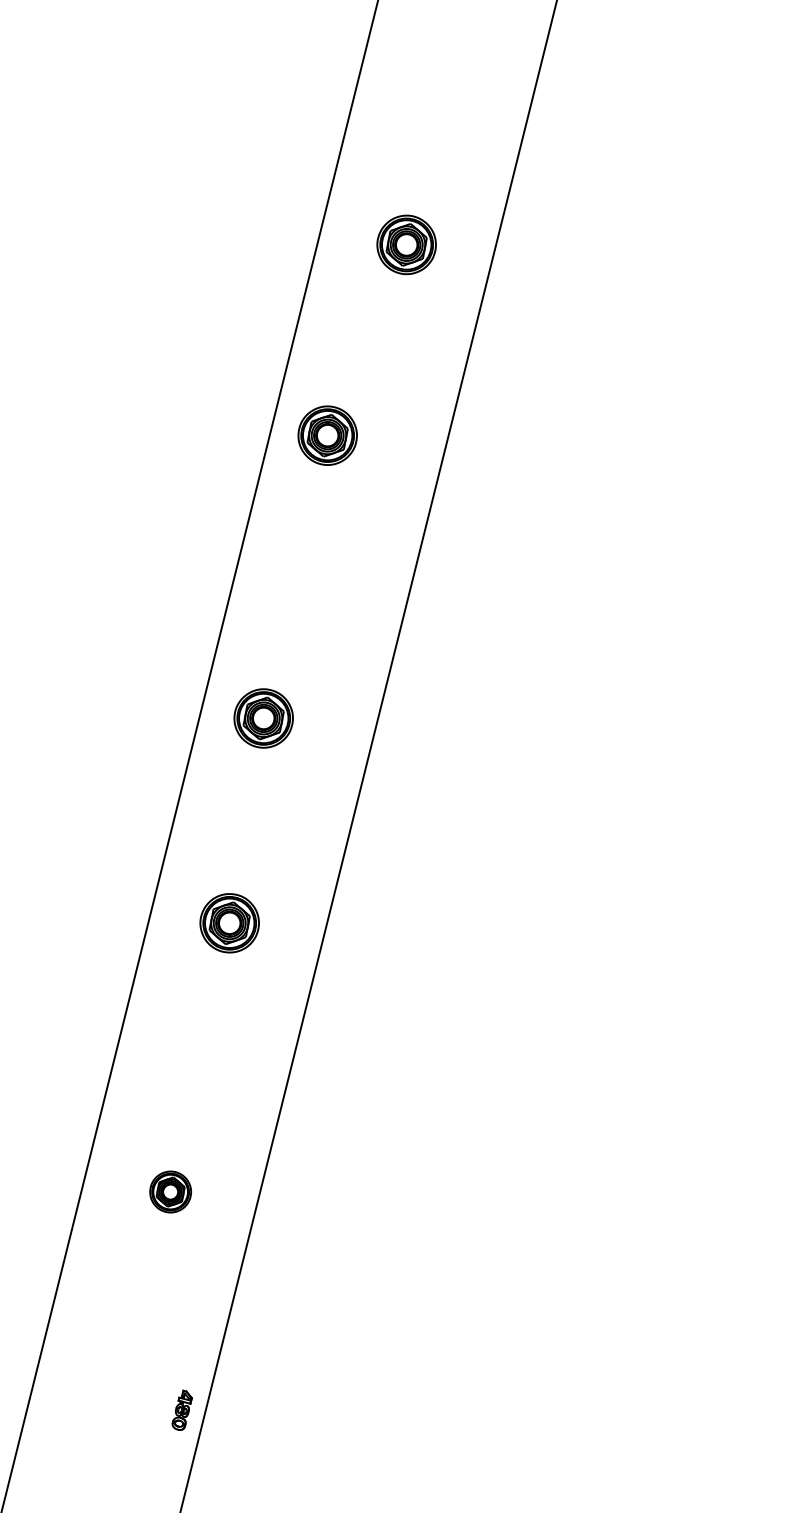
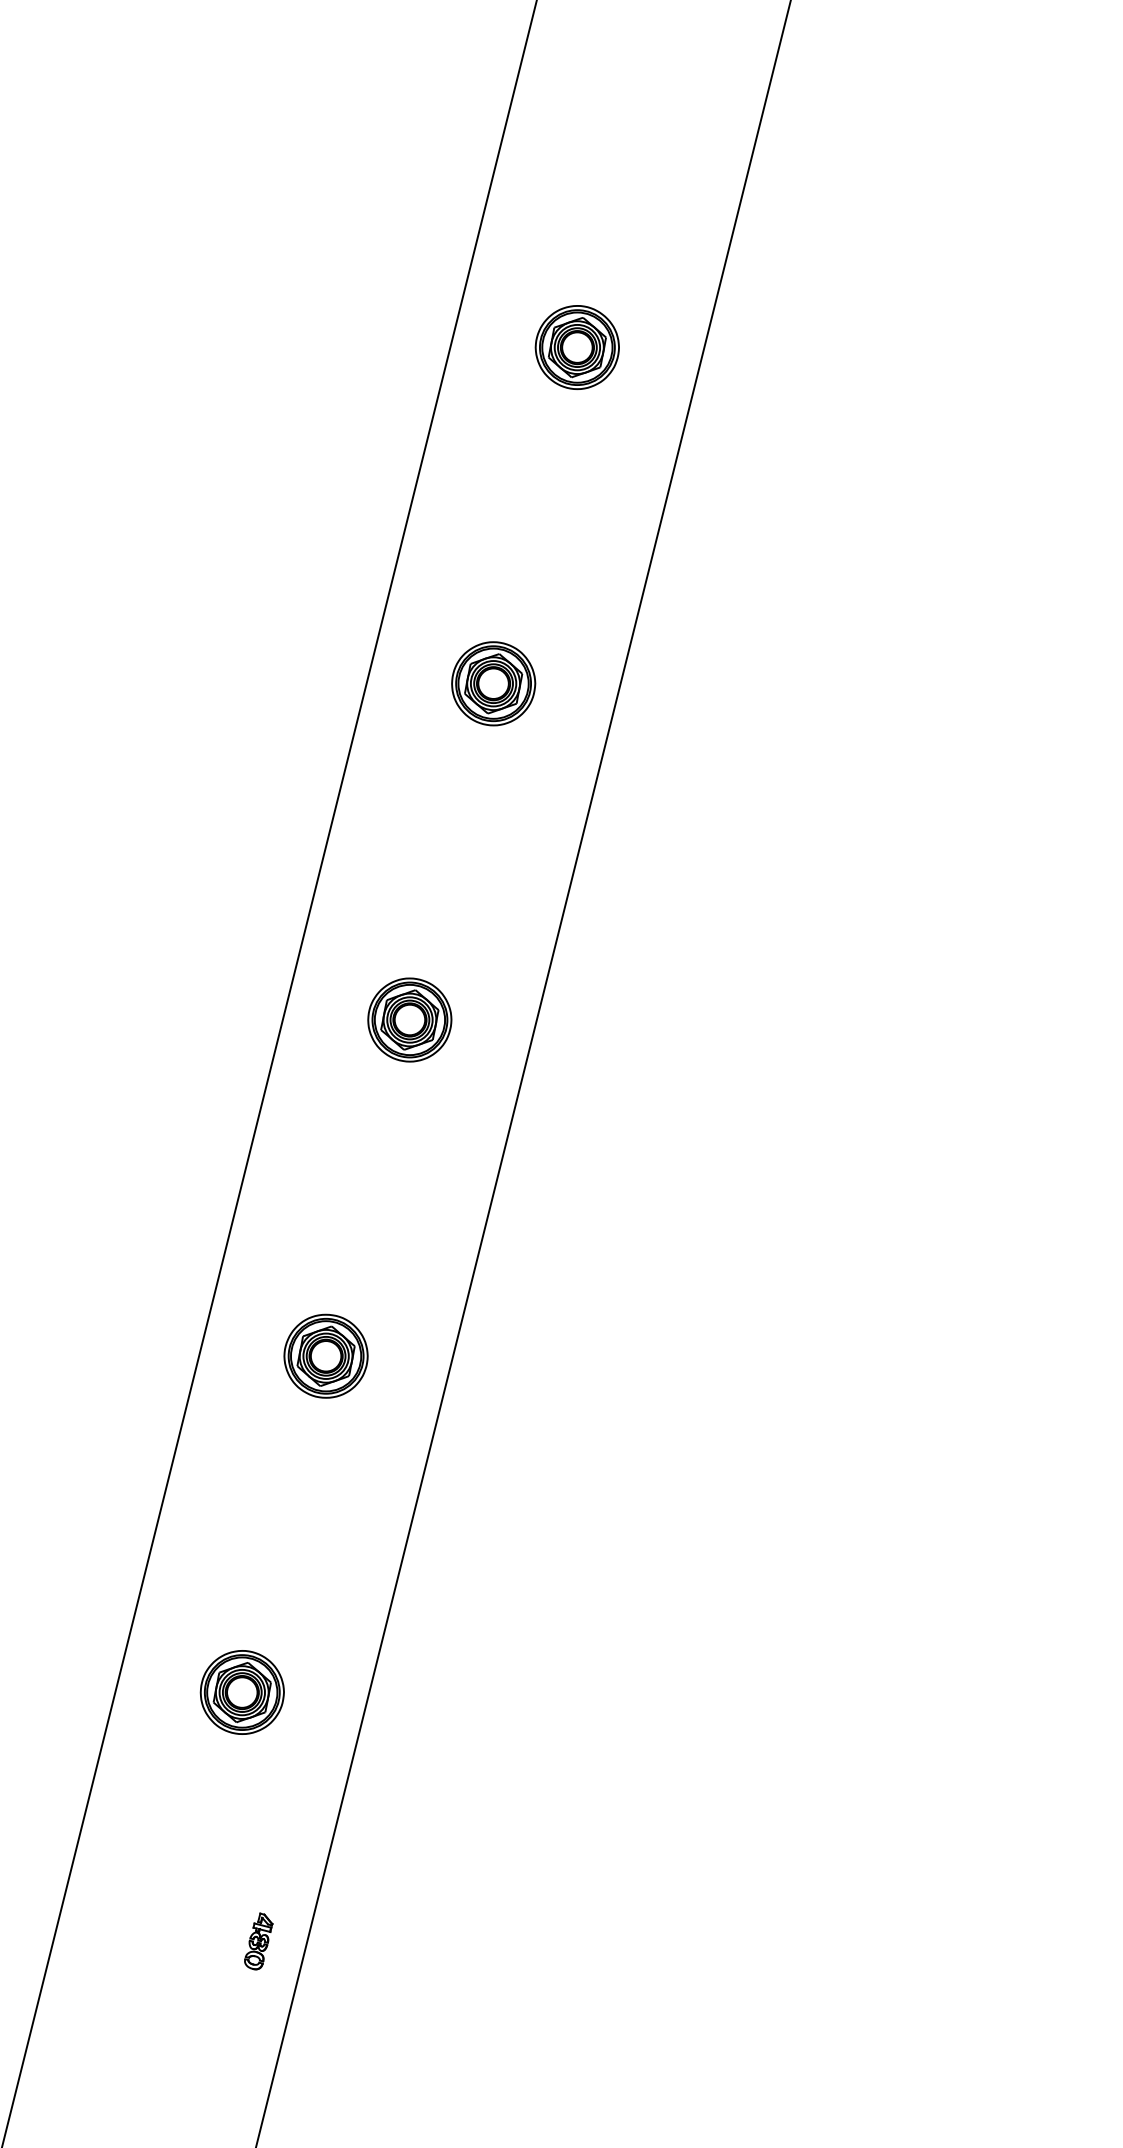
part: (327, 435) -> (493, 683), moved
part: (263, 718) -> (409, 1020), moved
part: (229, 923) -> (325, 1356), moved
part: (170, 1191) -> (241, 1691), size x1.43
part: (181, 1409) -> (257, 1940), moved

